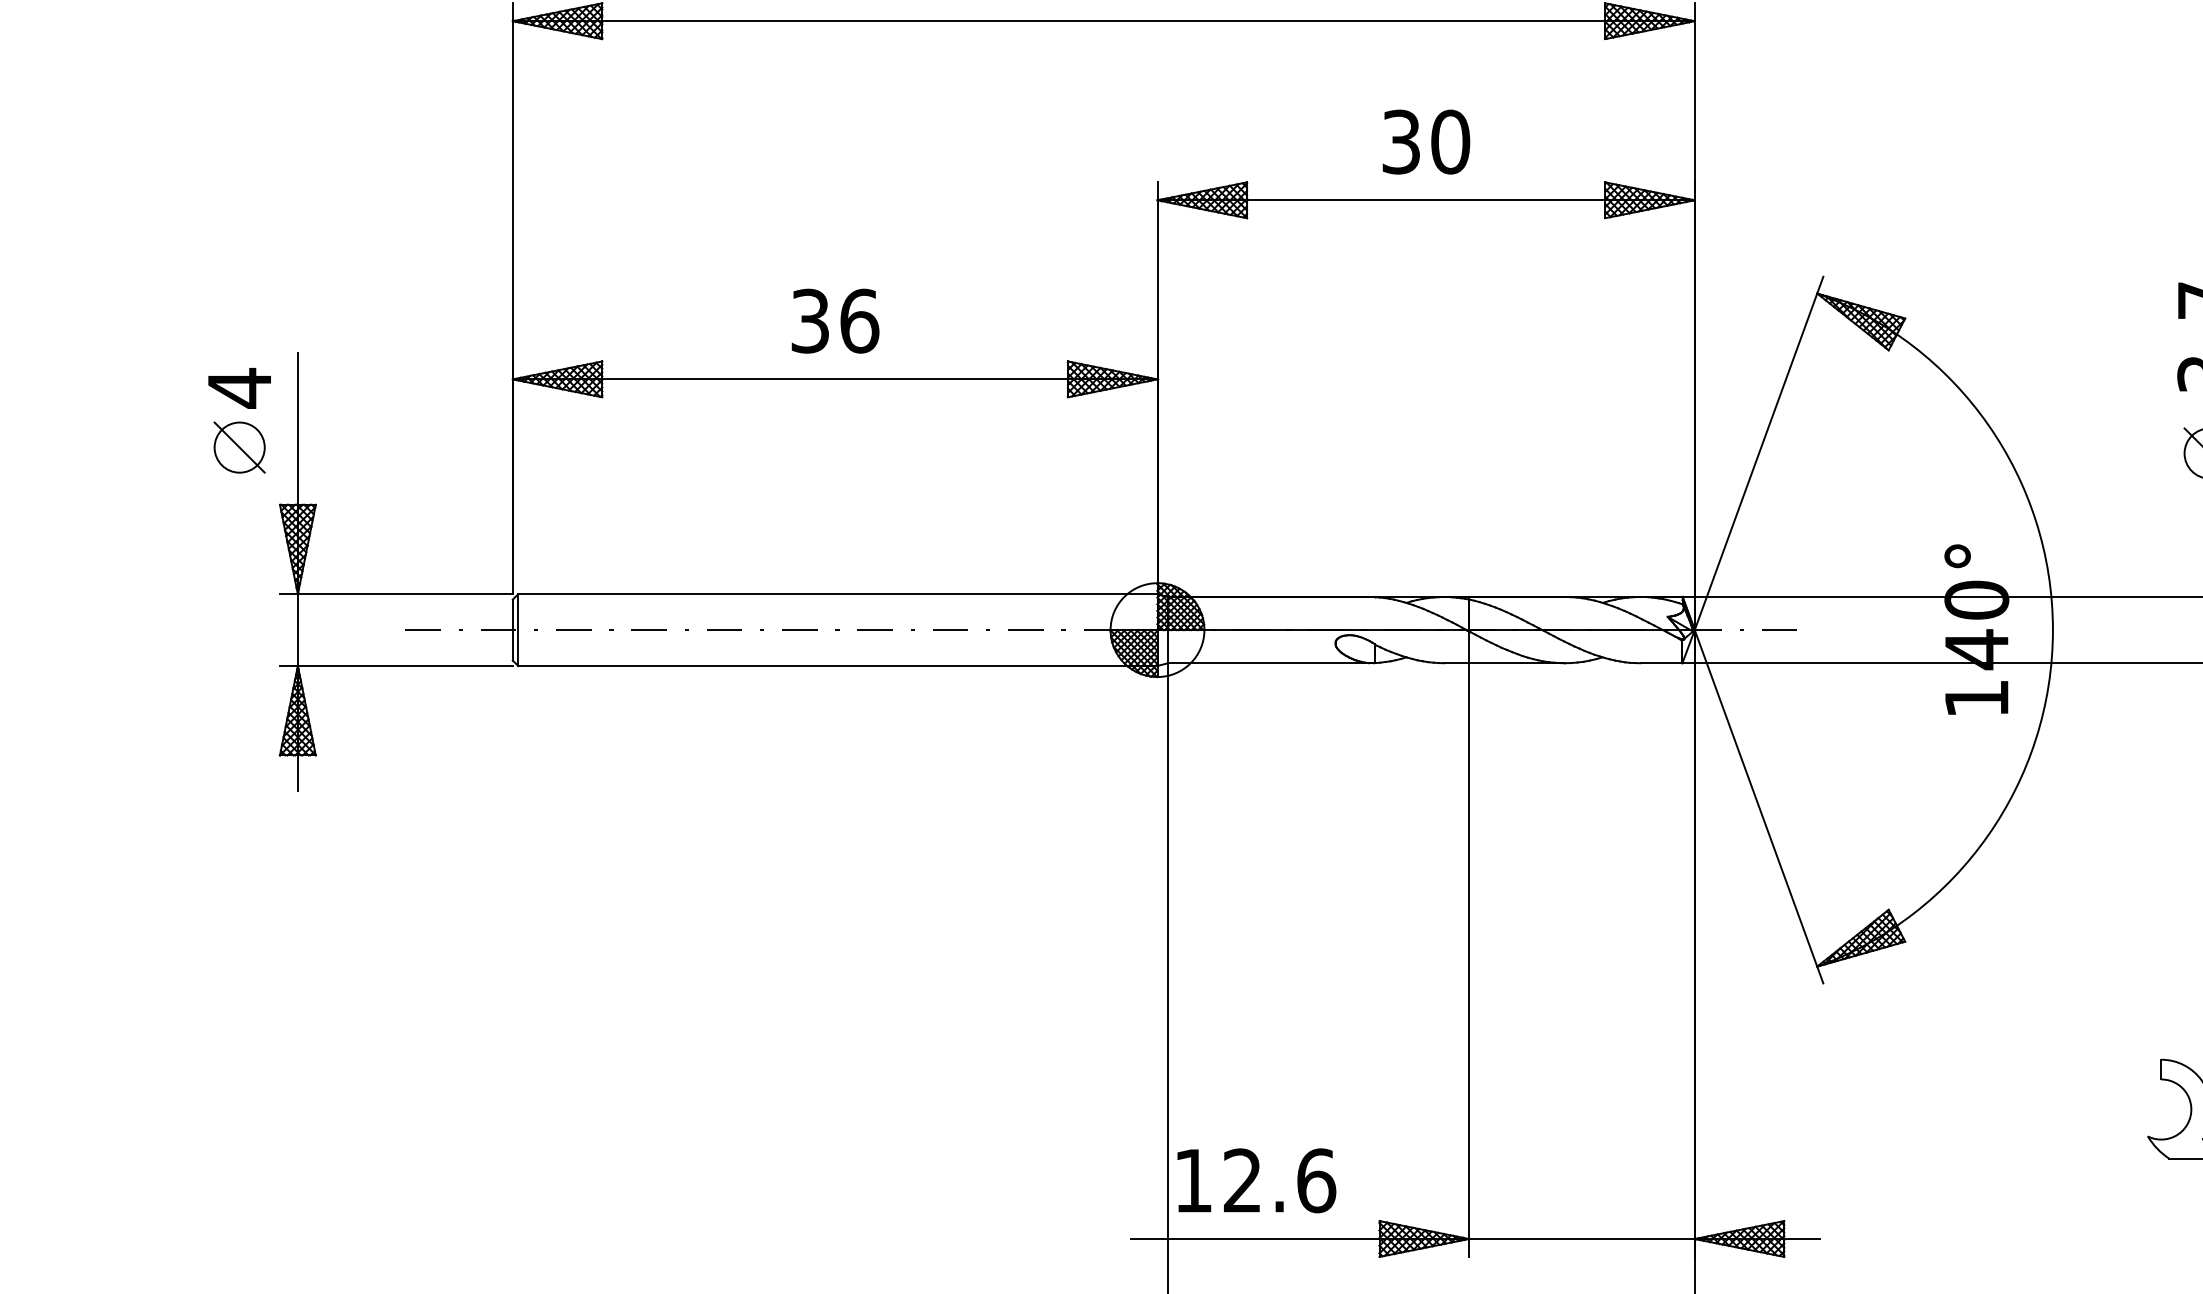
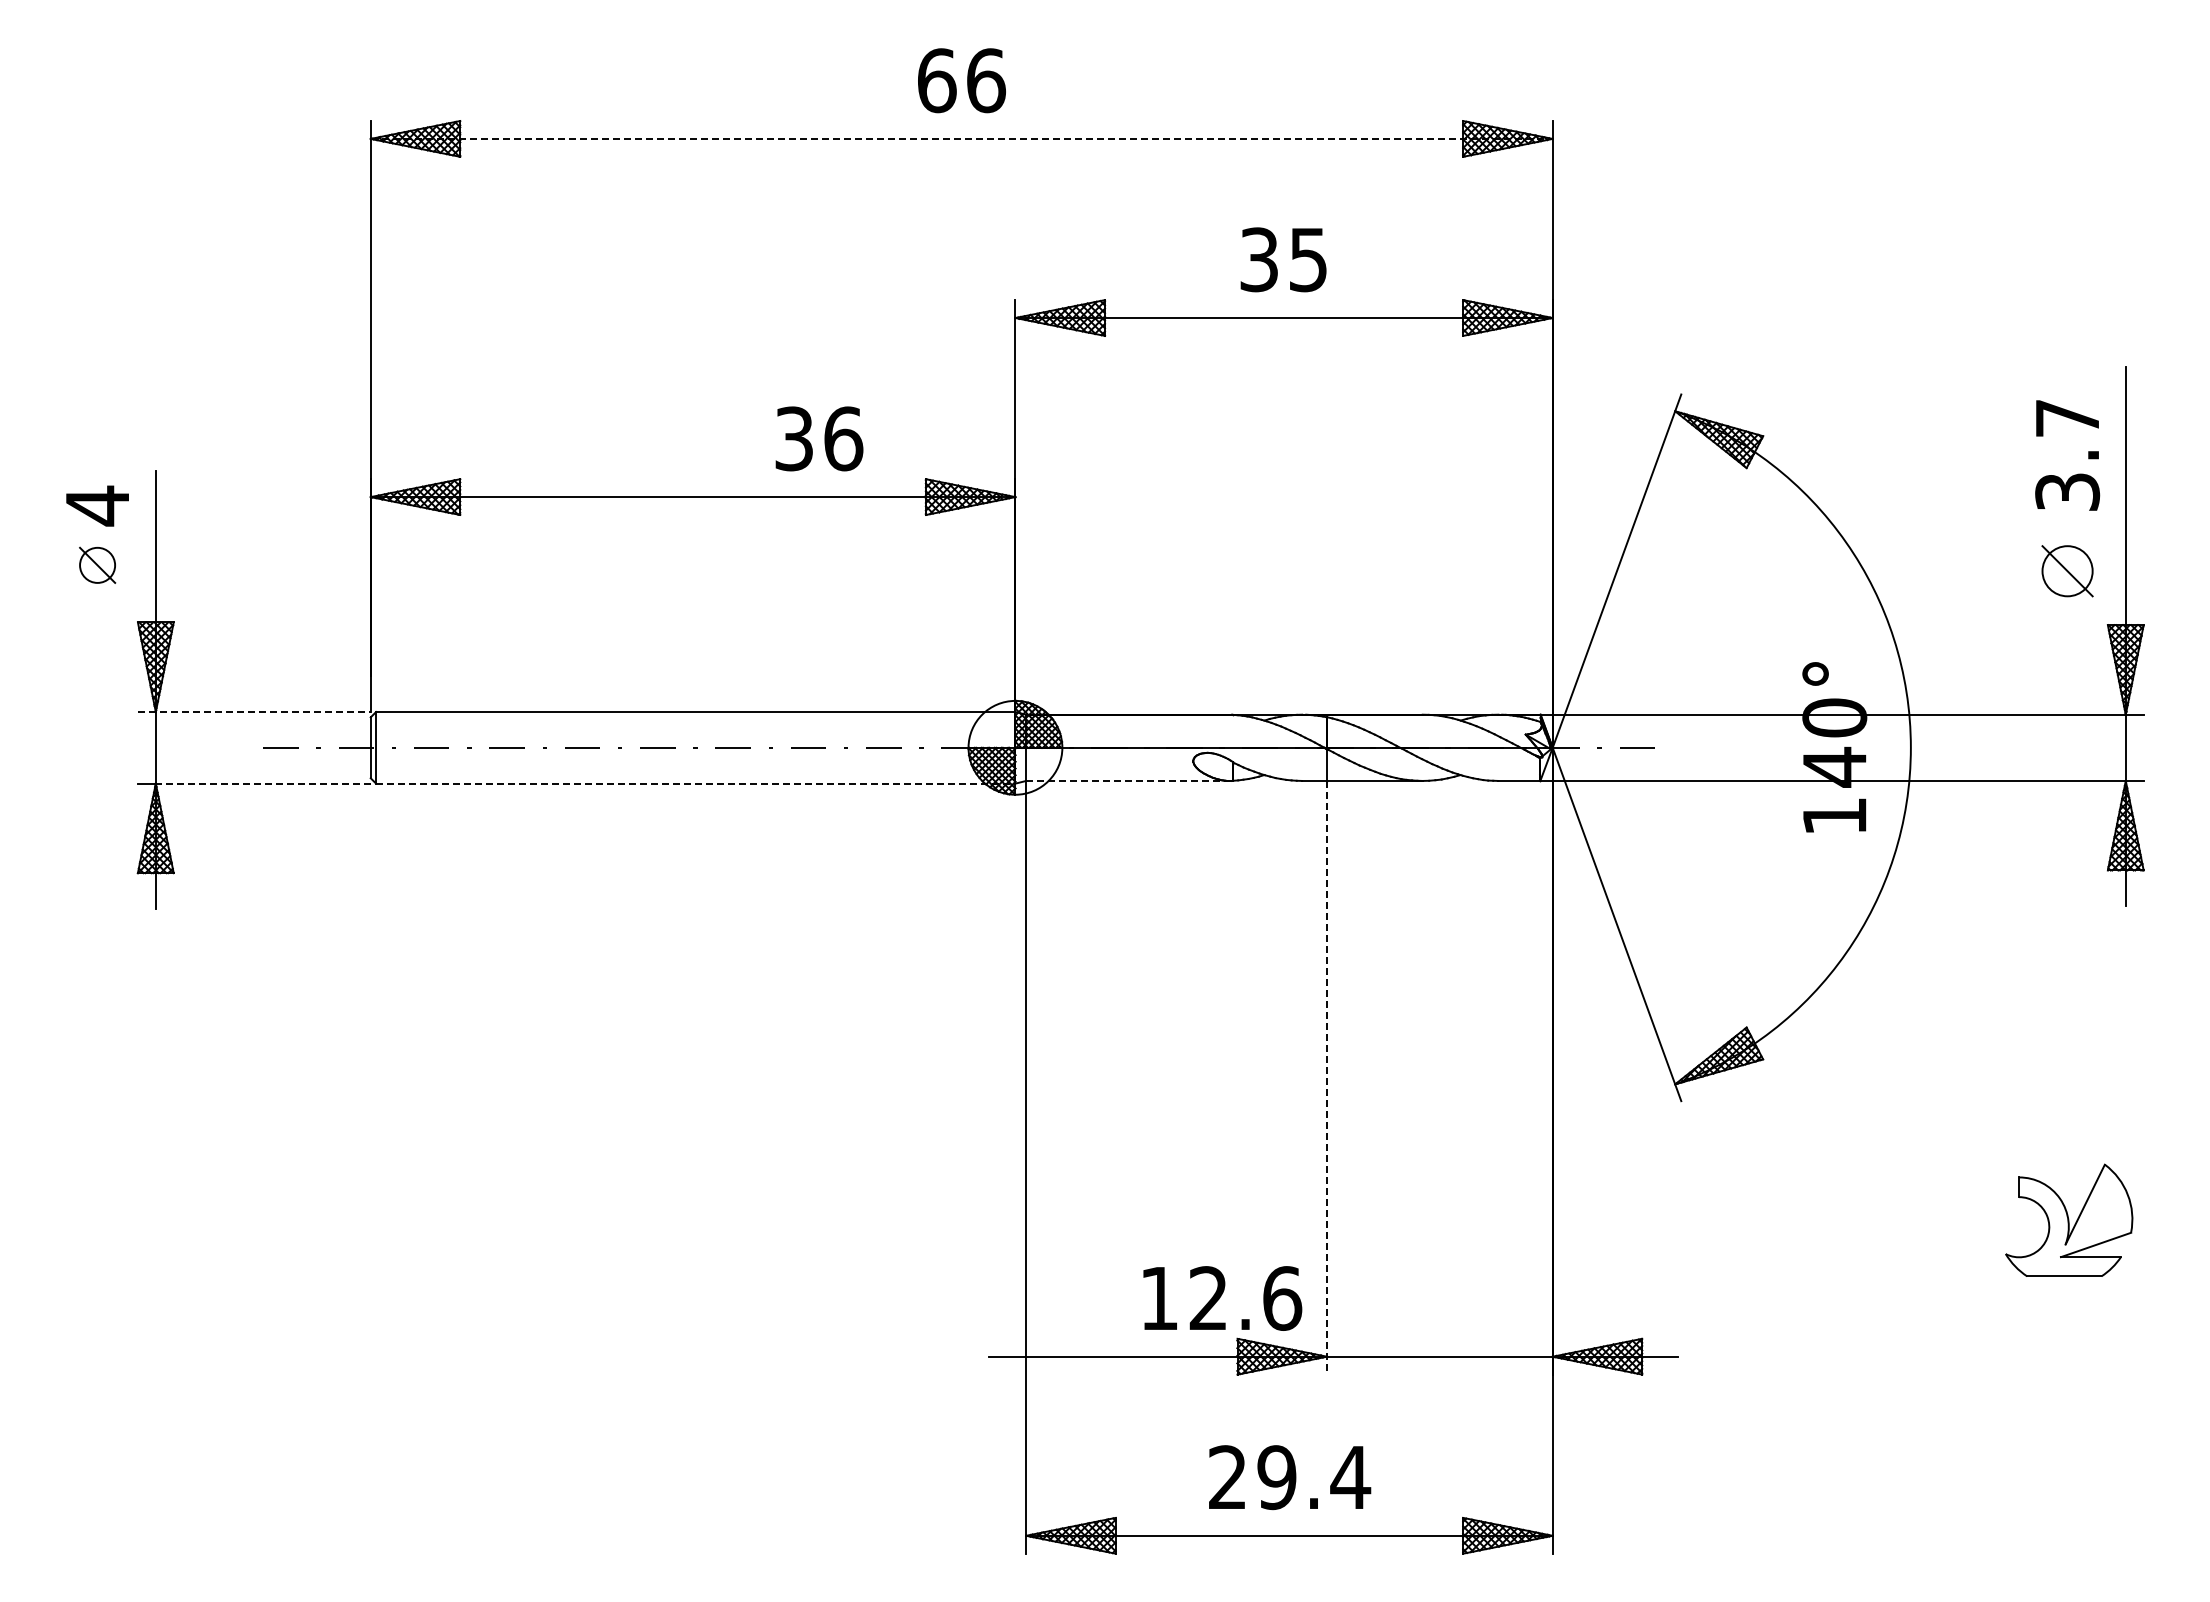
line: (1103, 20) -> (961, 138), solid -> dashed
text: (1450, 141) -> (1308, 259), 30 -> 35
text: (835, 320) -> (819, 438), moved
part: (239, 447) -> (97, 565), size x0.7
line: (396, 594) -> (254, 712), solid -> dashed
line: (1270, 662) -> (1128, 780), solid -> dashed
line: (404, 665) -> (262, 783), solid -> dashed
line: (837, 665) -> (695, 783), solid -> dashed
line: (1469, 959) -> (1327, 1077), solid -> dashed
text: (1256, 1180) -> (1222, 1298), moved

